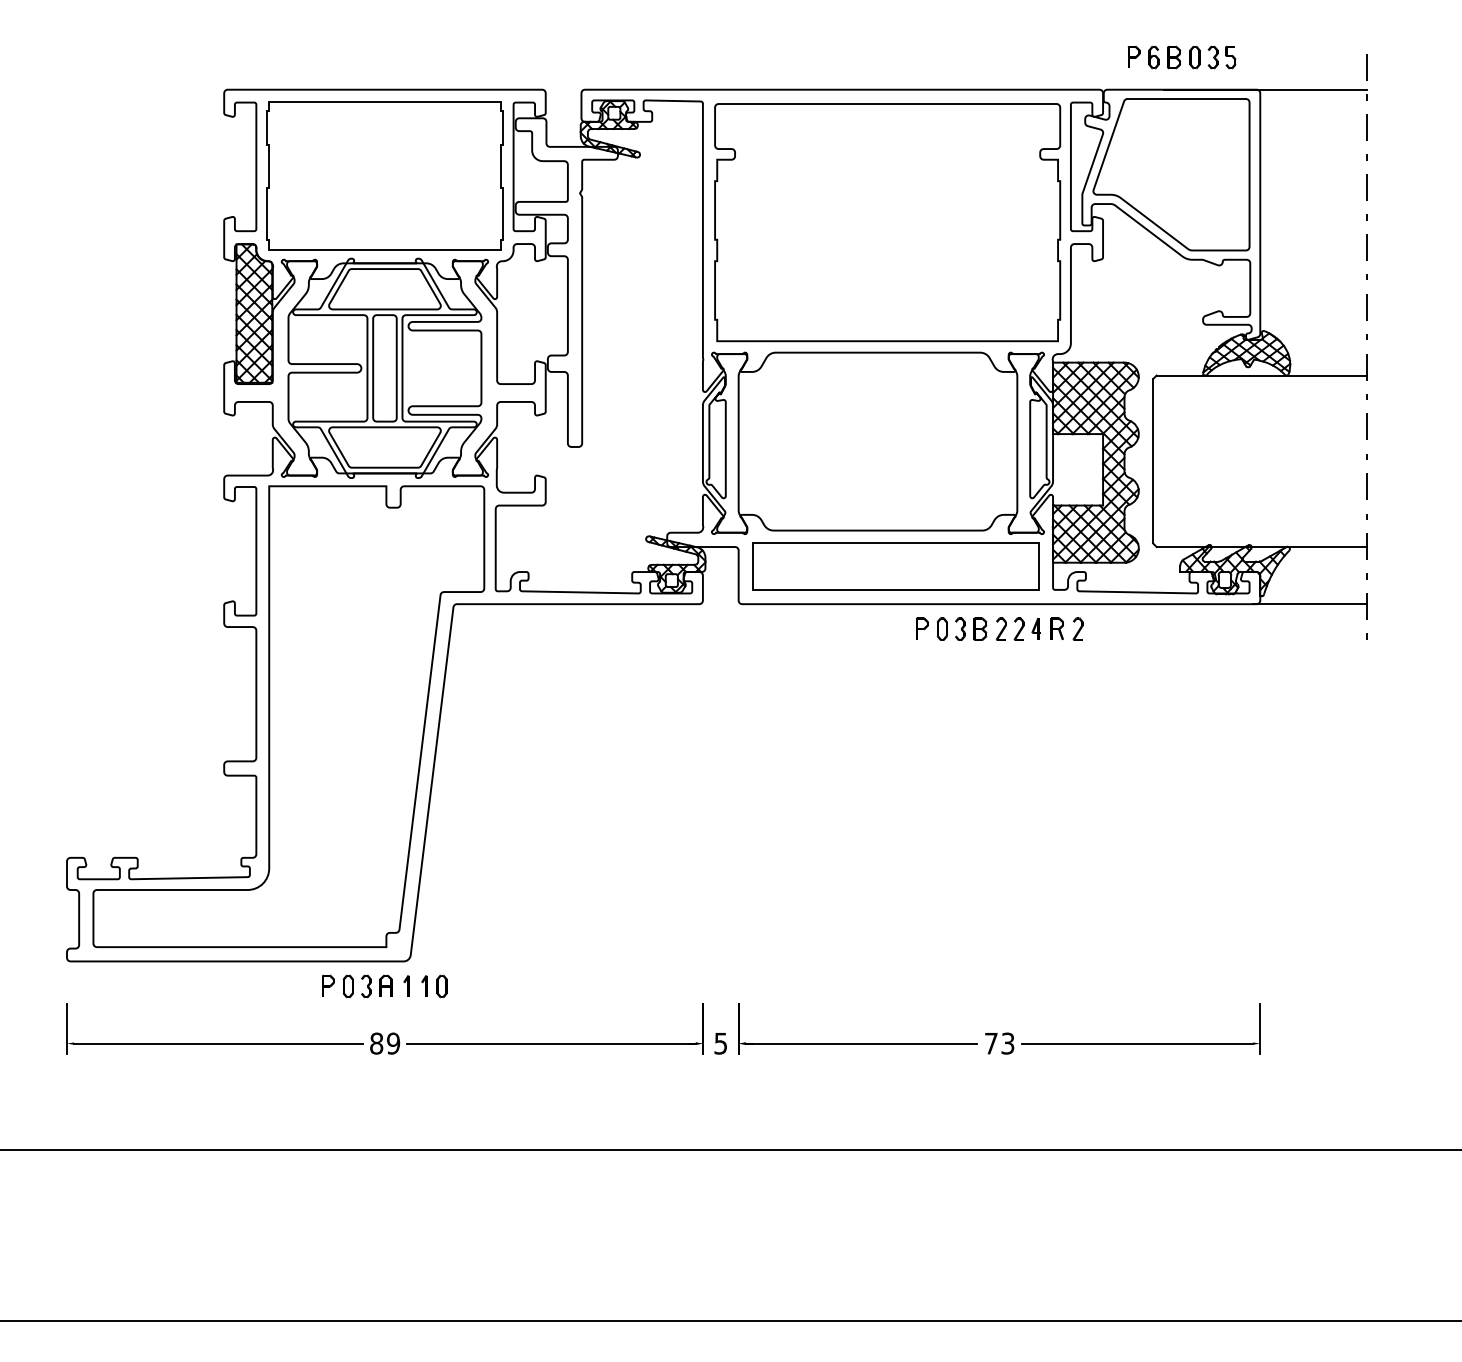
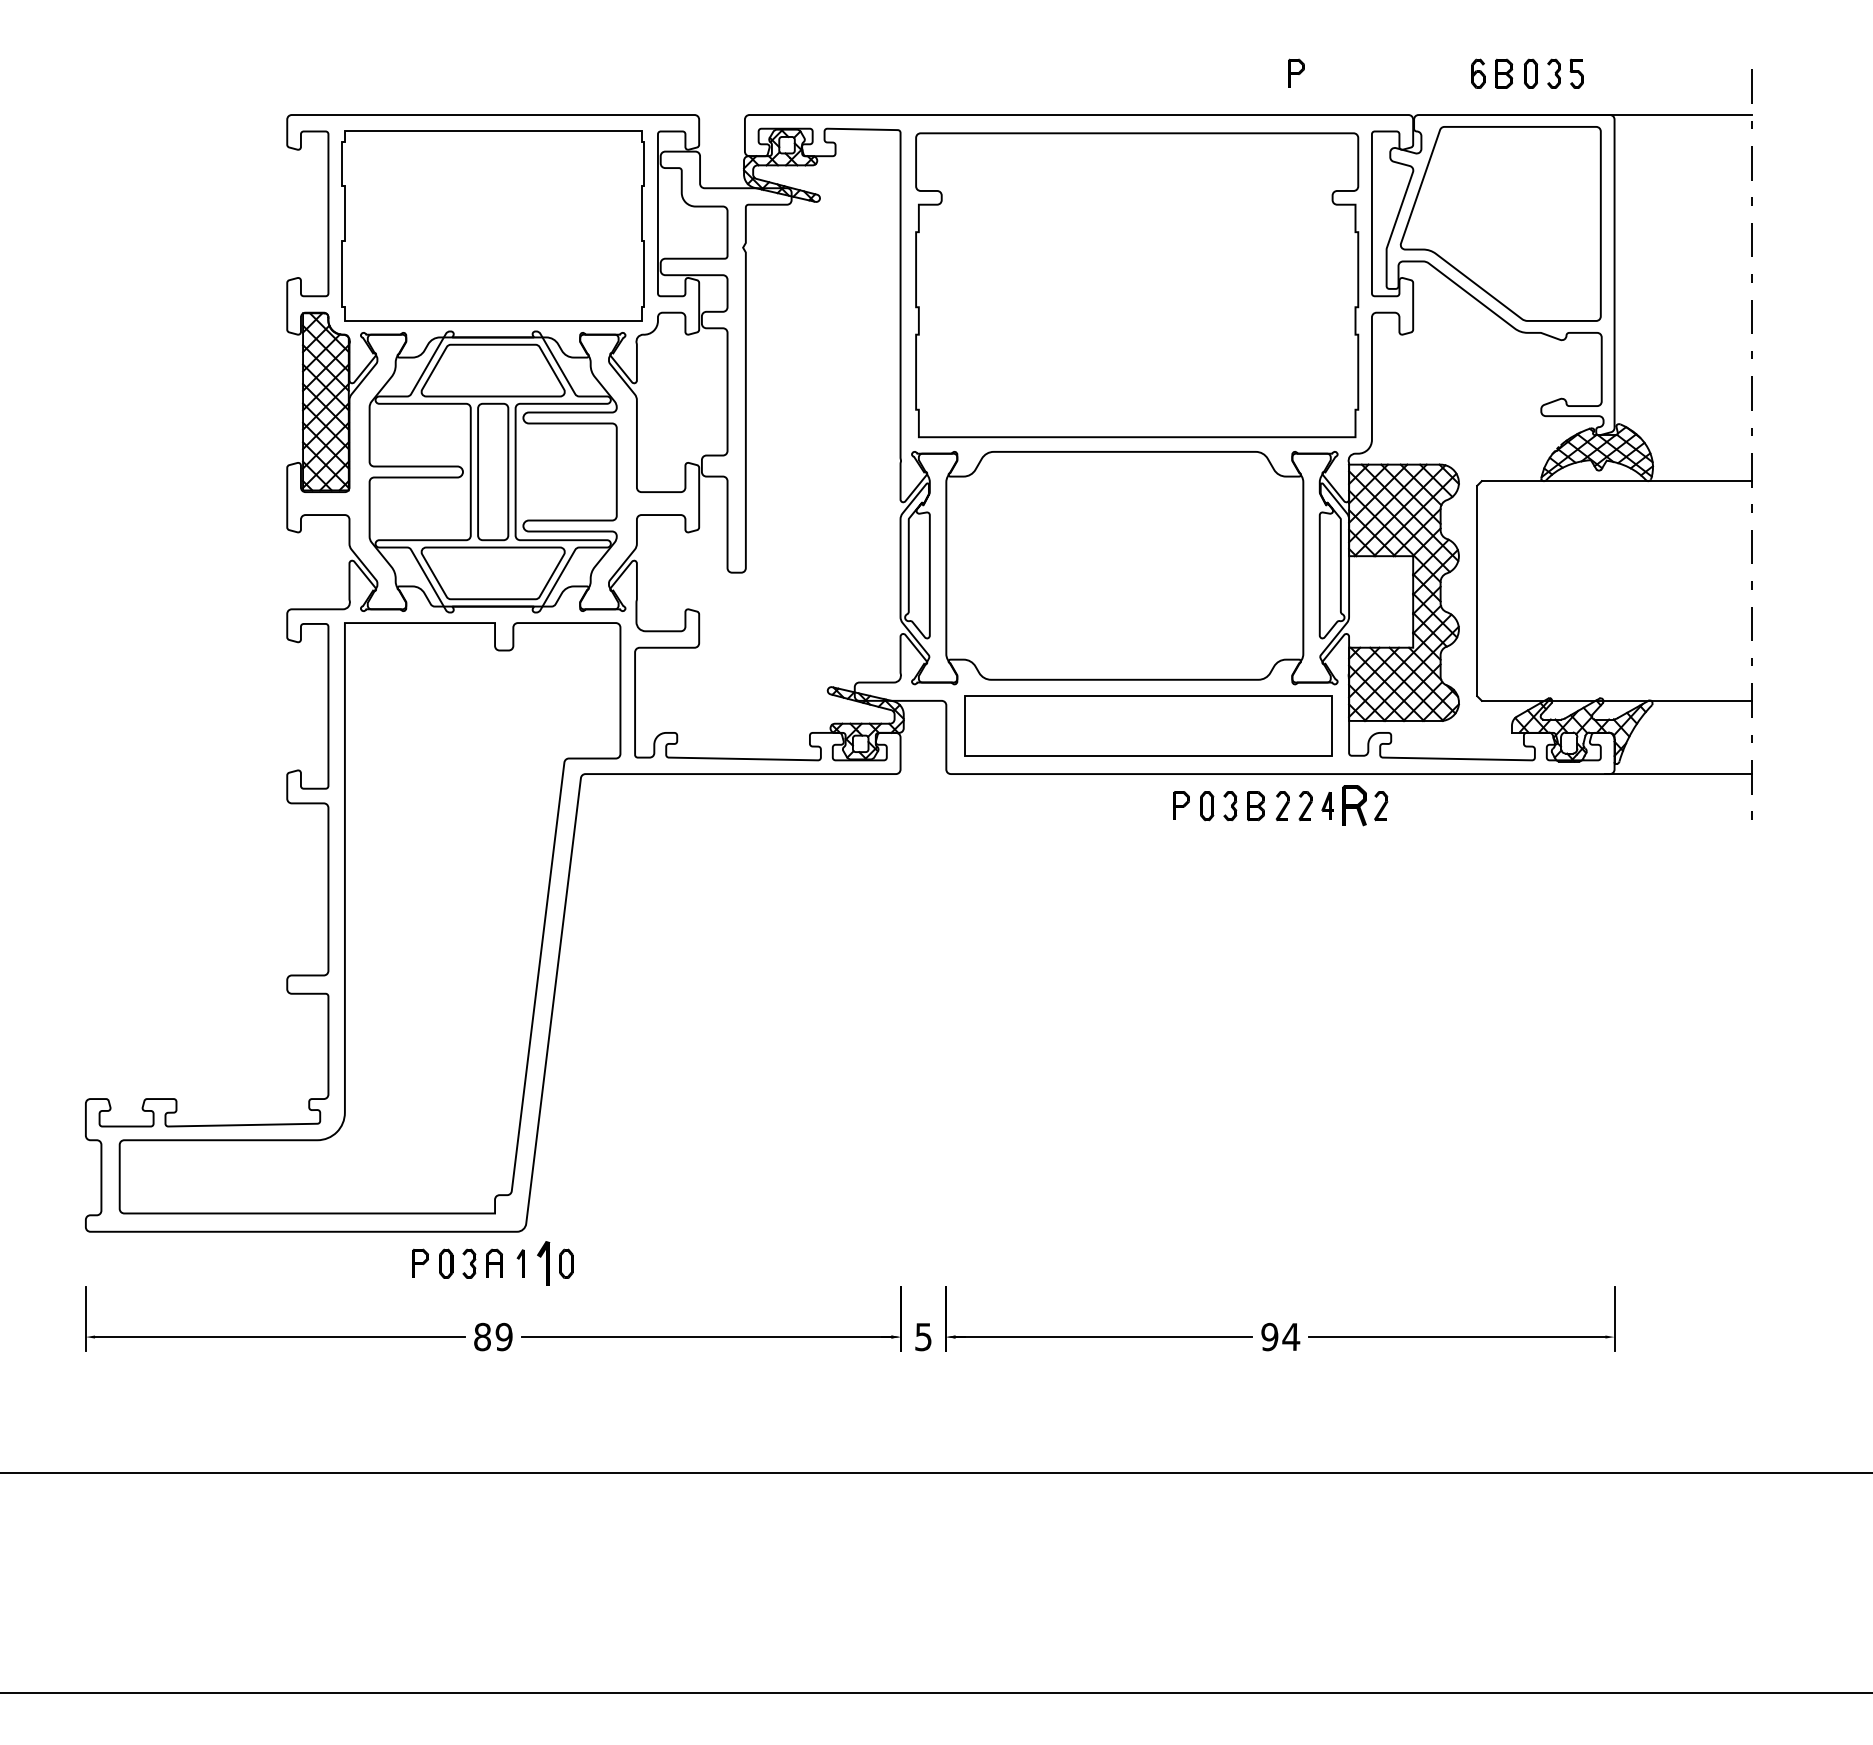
part: (1133, 56) -> (1295, 72), moved
part: (1056, 628) -> (1353, 805), size x1.4
part: (424, 985) -> (543, 1262), size x1.6
text: (999, 1043) -> (1280, 1336), 73 -> 94

